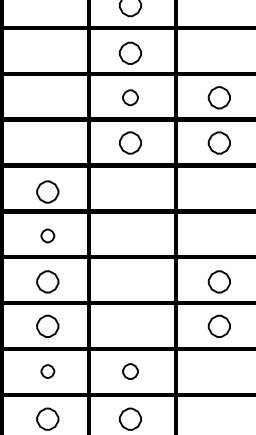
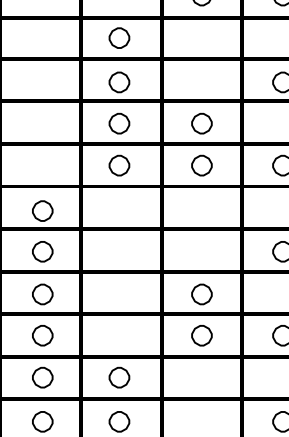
part: (130, 97) -> (119, 123), size x1.43
part: (47, 235) -> (42, 251), size x1.67
part: (47, 371) -> (42, 377), size x1.67
part: (130, 371) -> (119, 377), size x1.43

